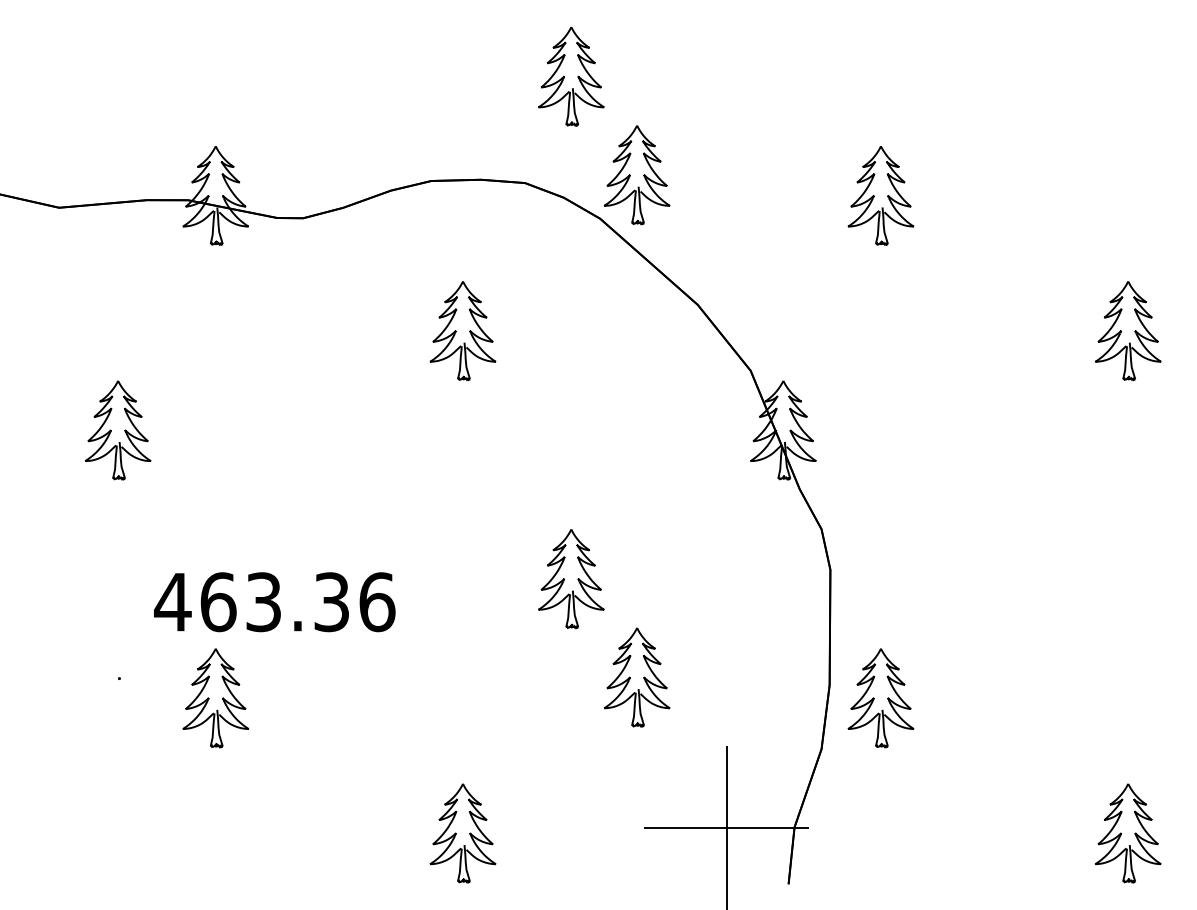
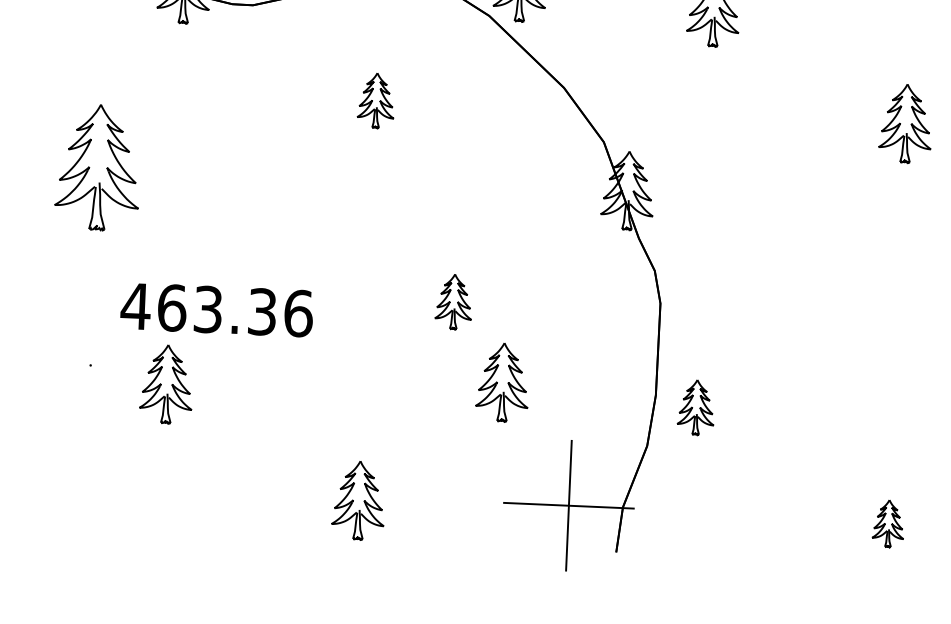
part: (462, 331) -> (375, 100), size x0.7
part: (117, 430) -> (97, 167), size x1.6
part: (571, 579) -> (454, 302), size x0.7
part: (880, 698) -> (695, 407), size x0.7
part: (1128, 833) -> (888, 523), size x0.6

